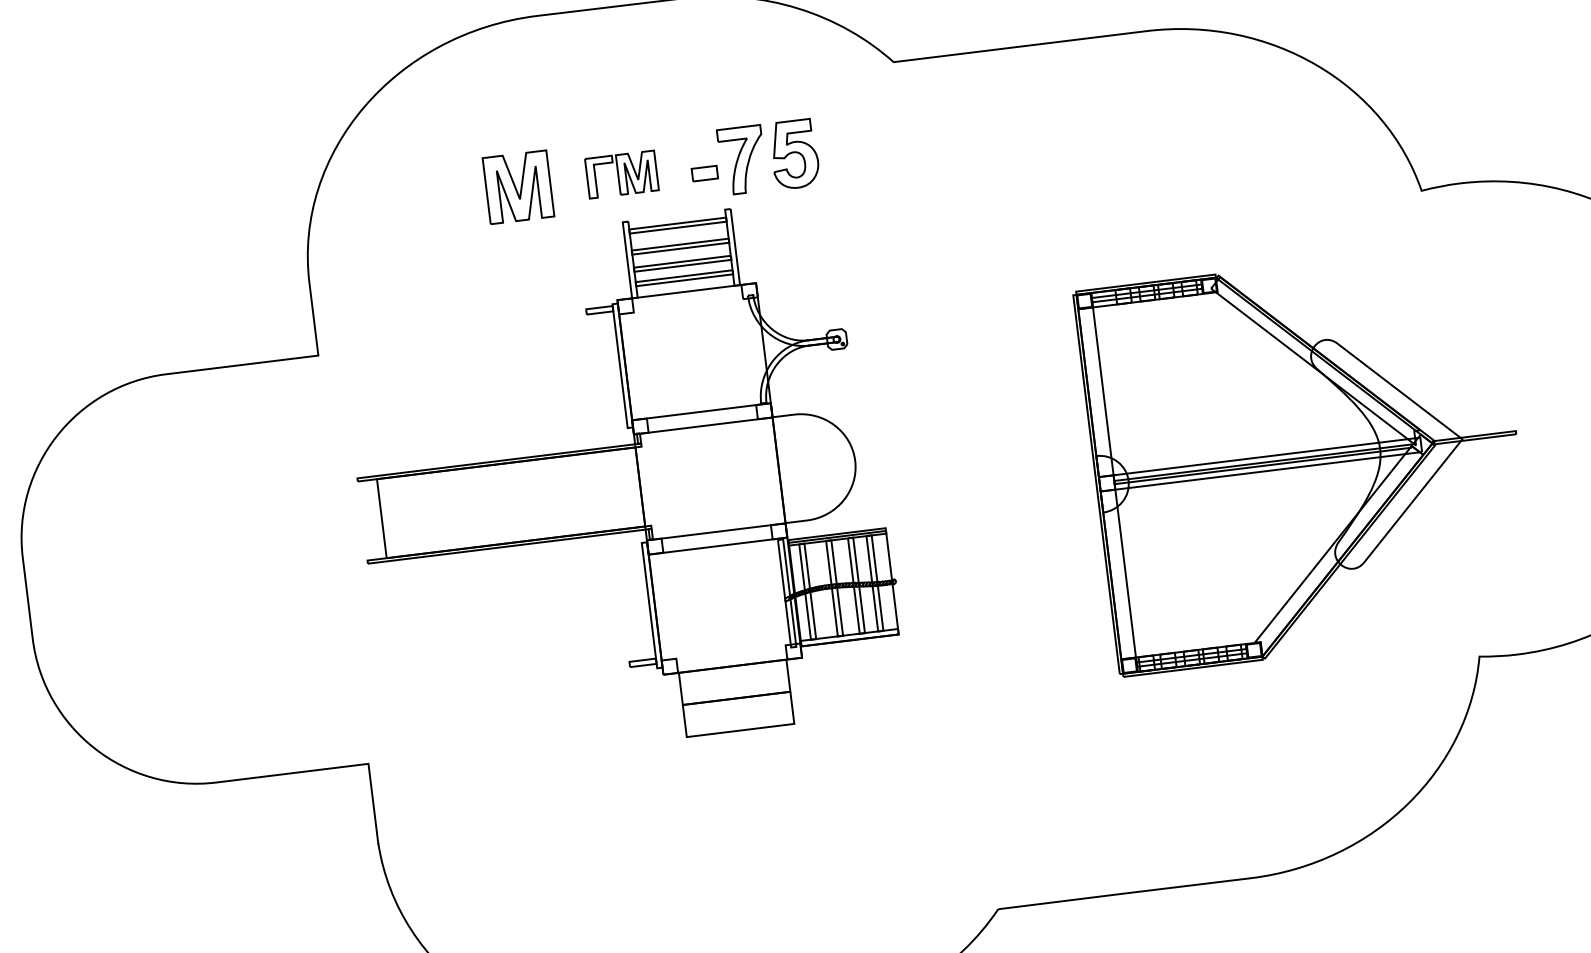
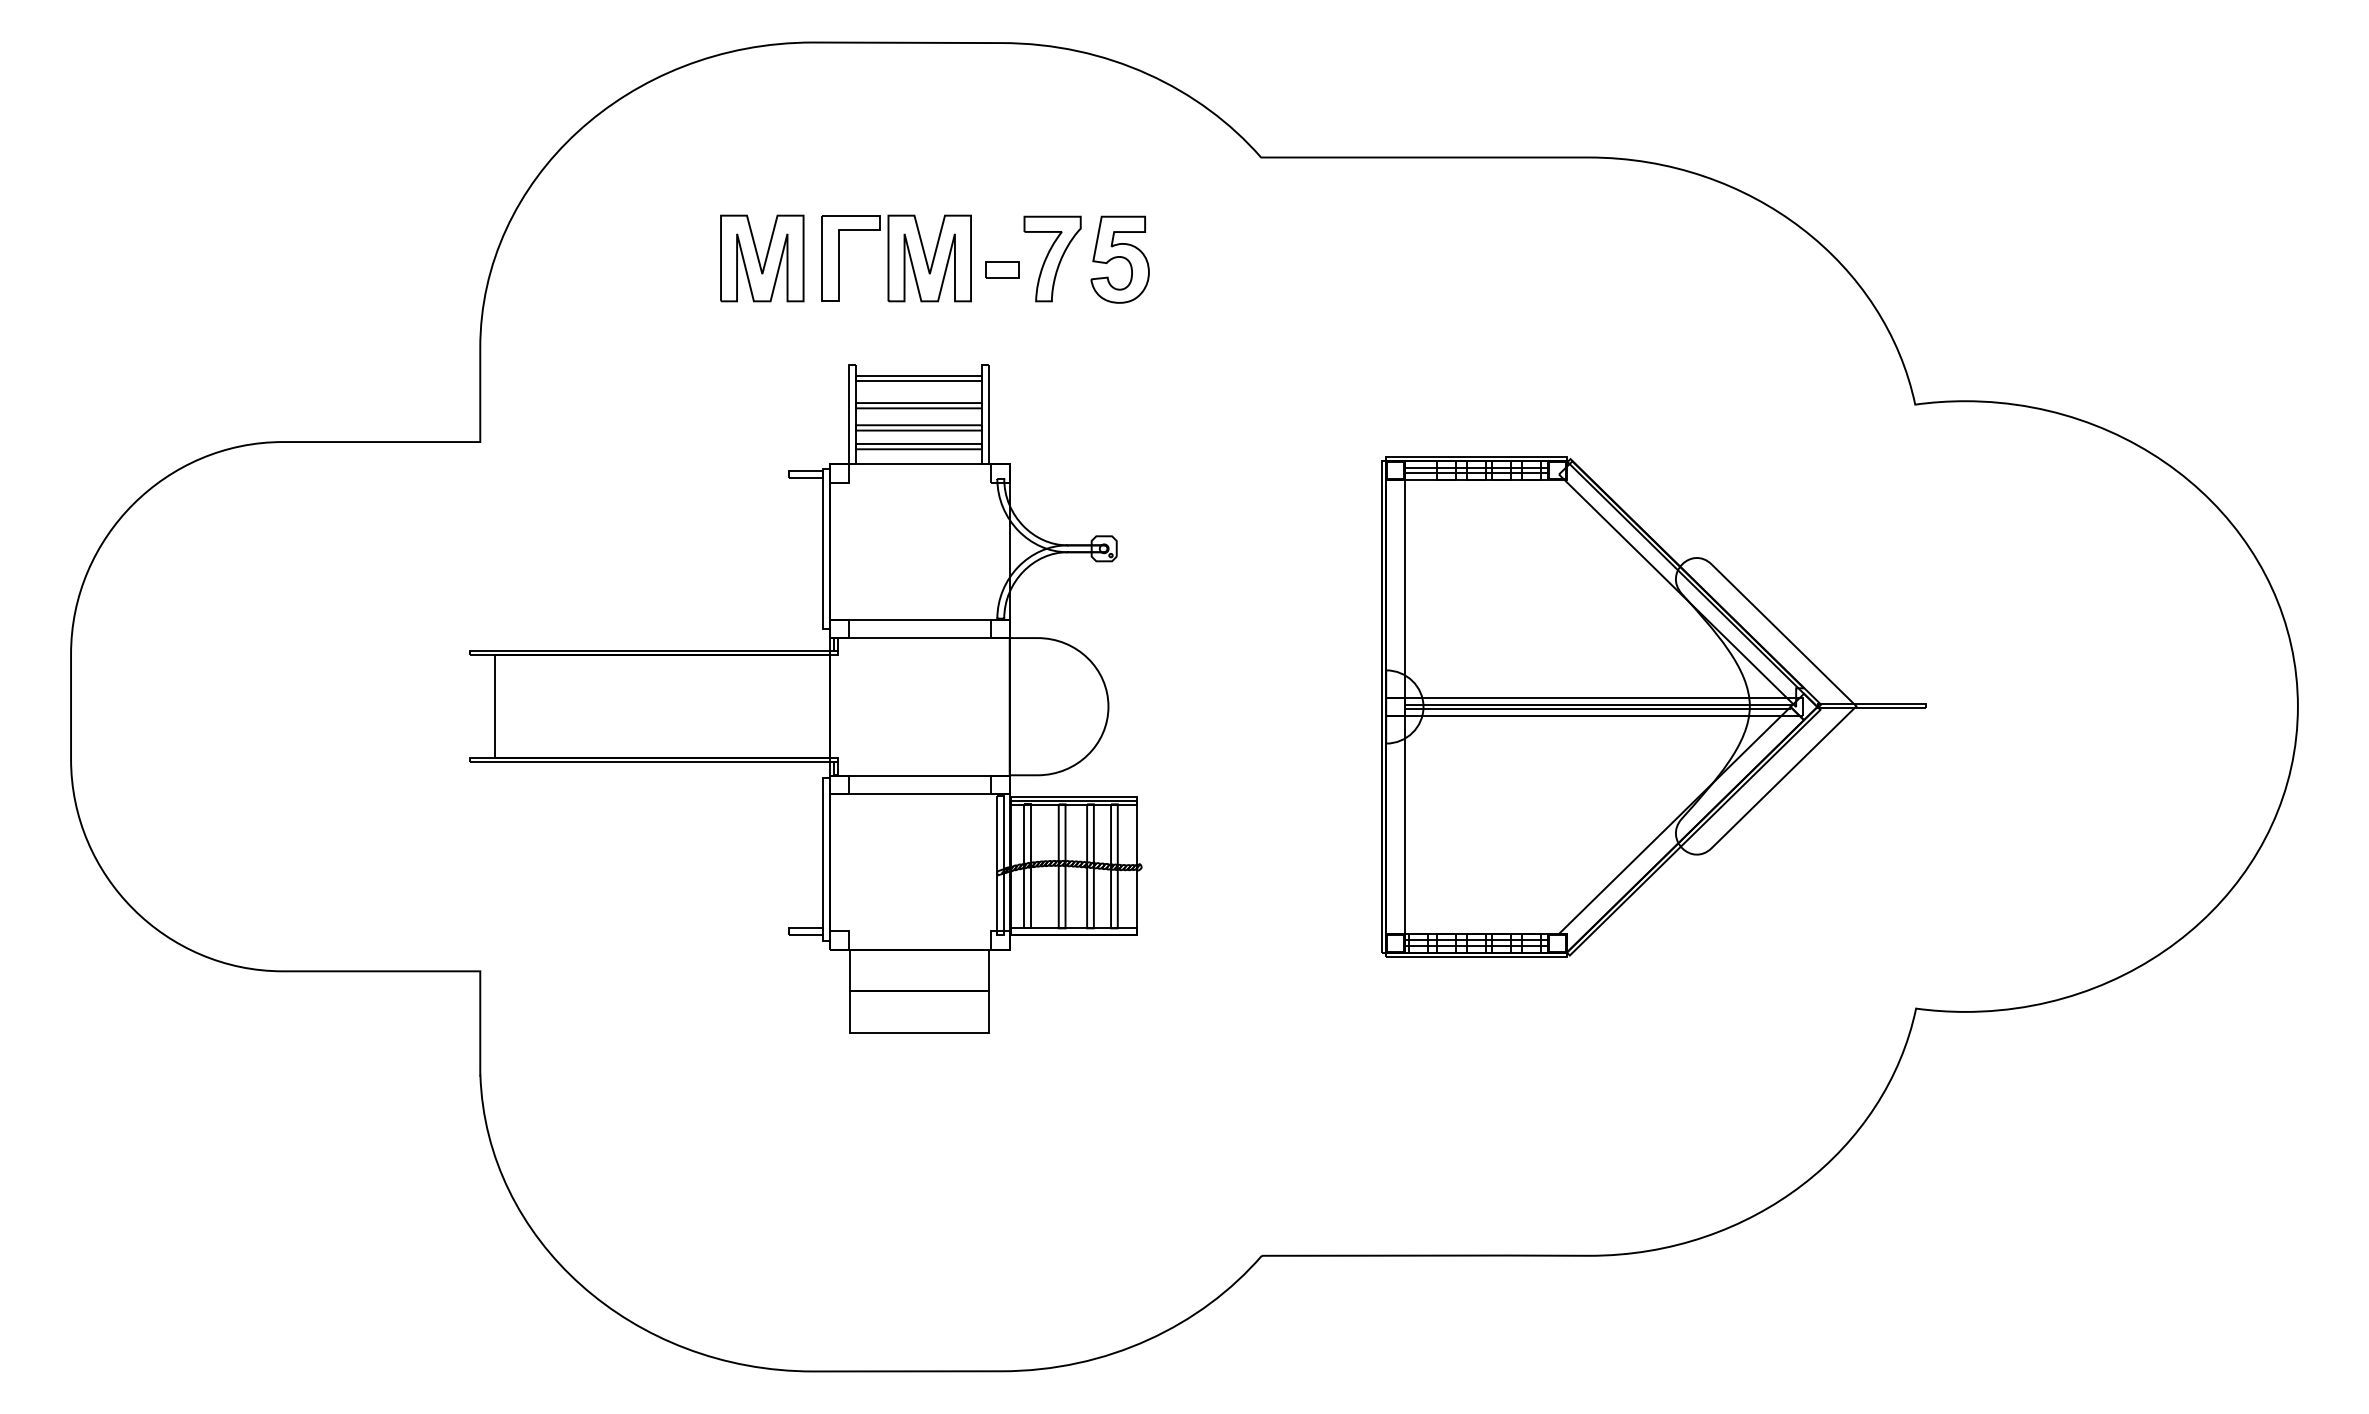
part: (622, 174) -> (896, 258), size x1.67
part: (1305, 458) -> (1653, 706), moved
part: (620, 483) -> (805, 698), moved

